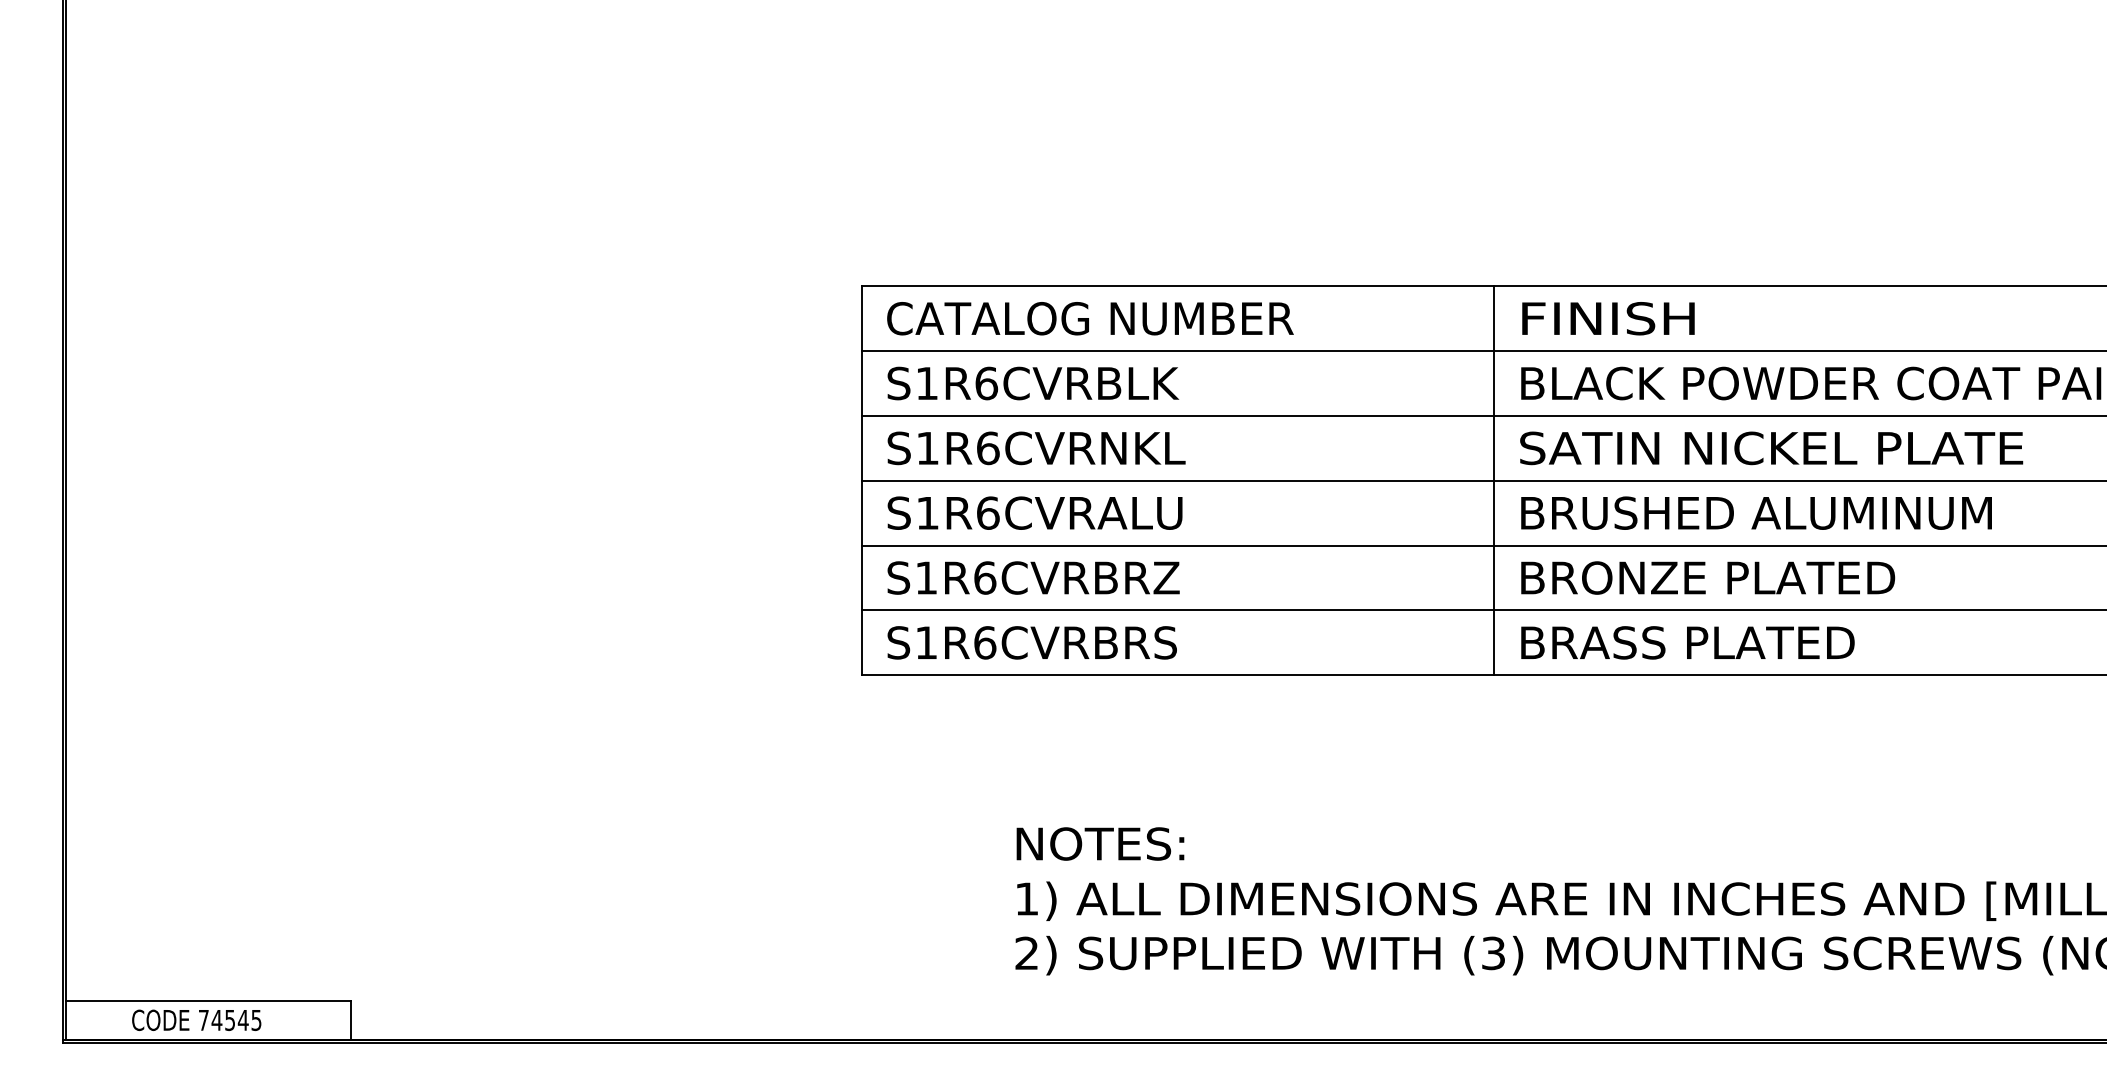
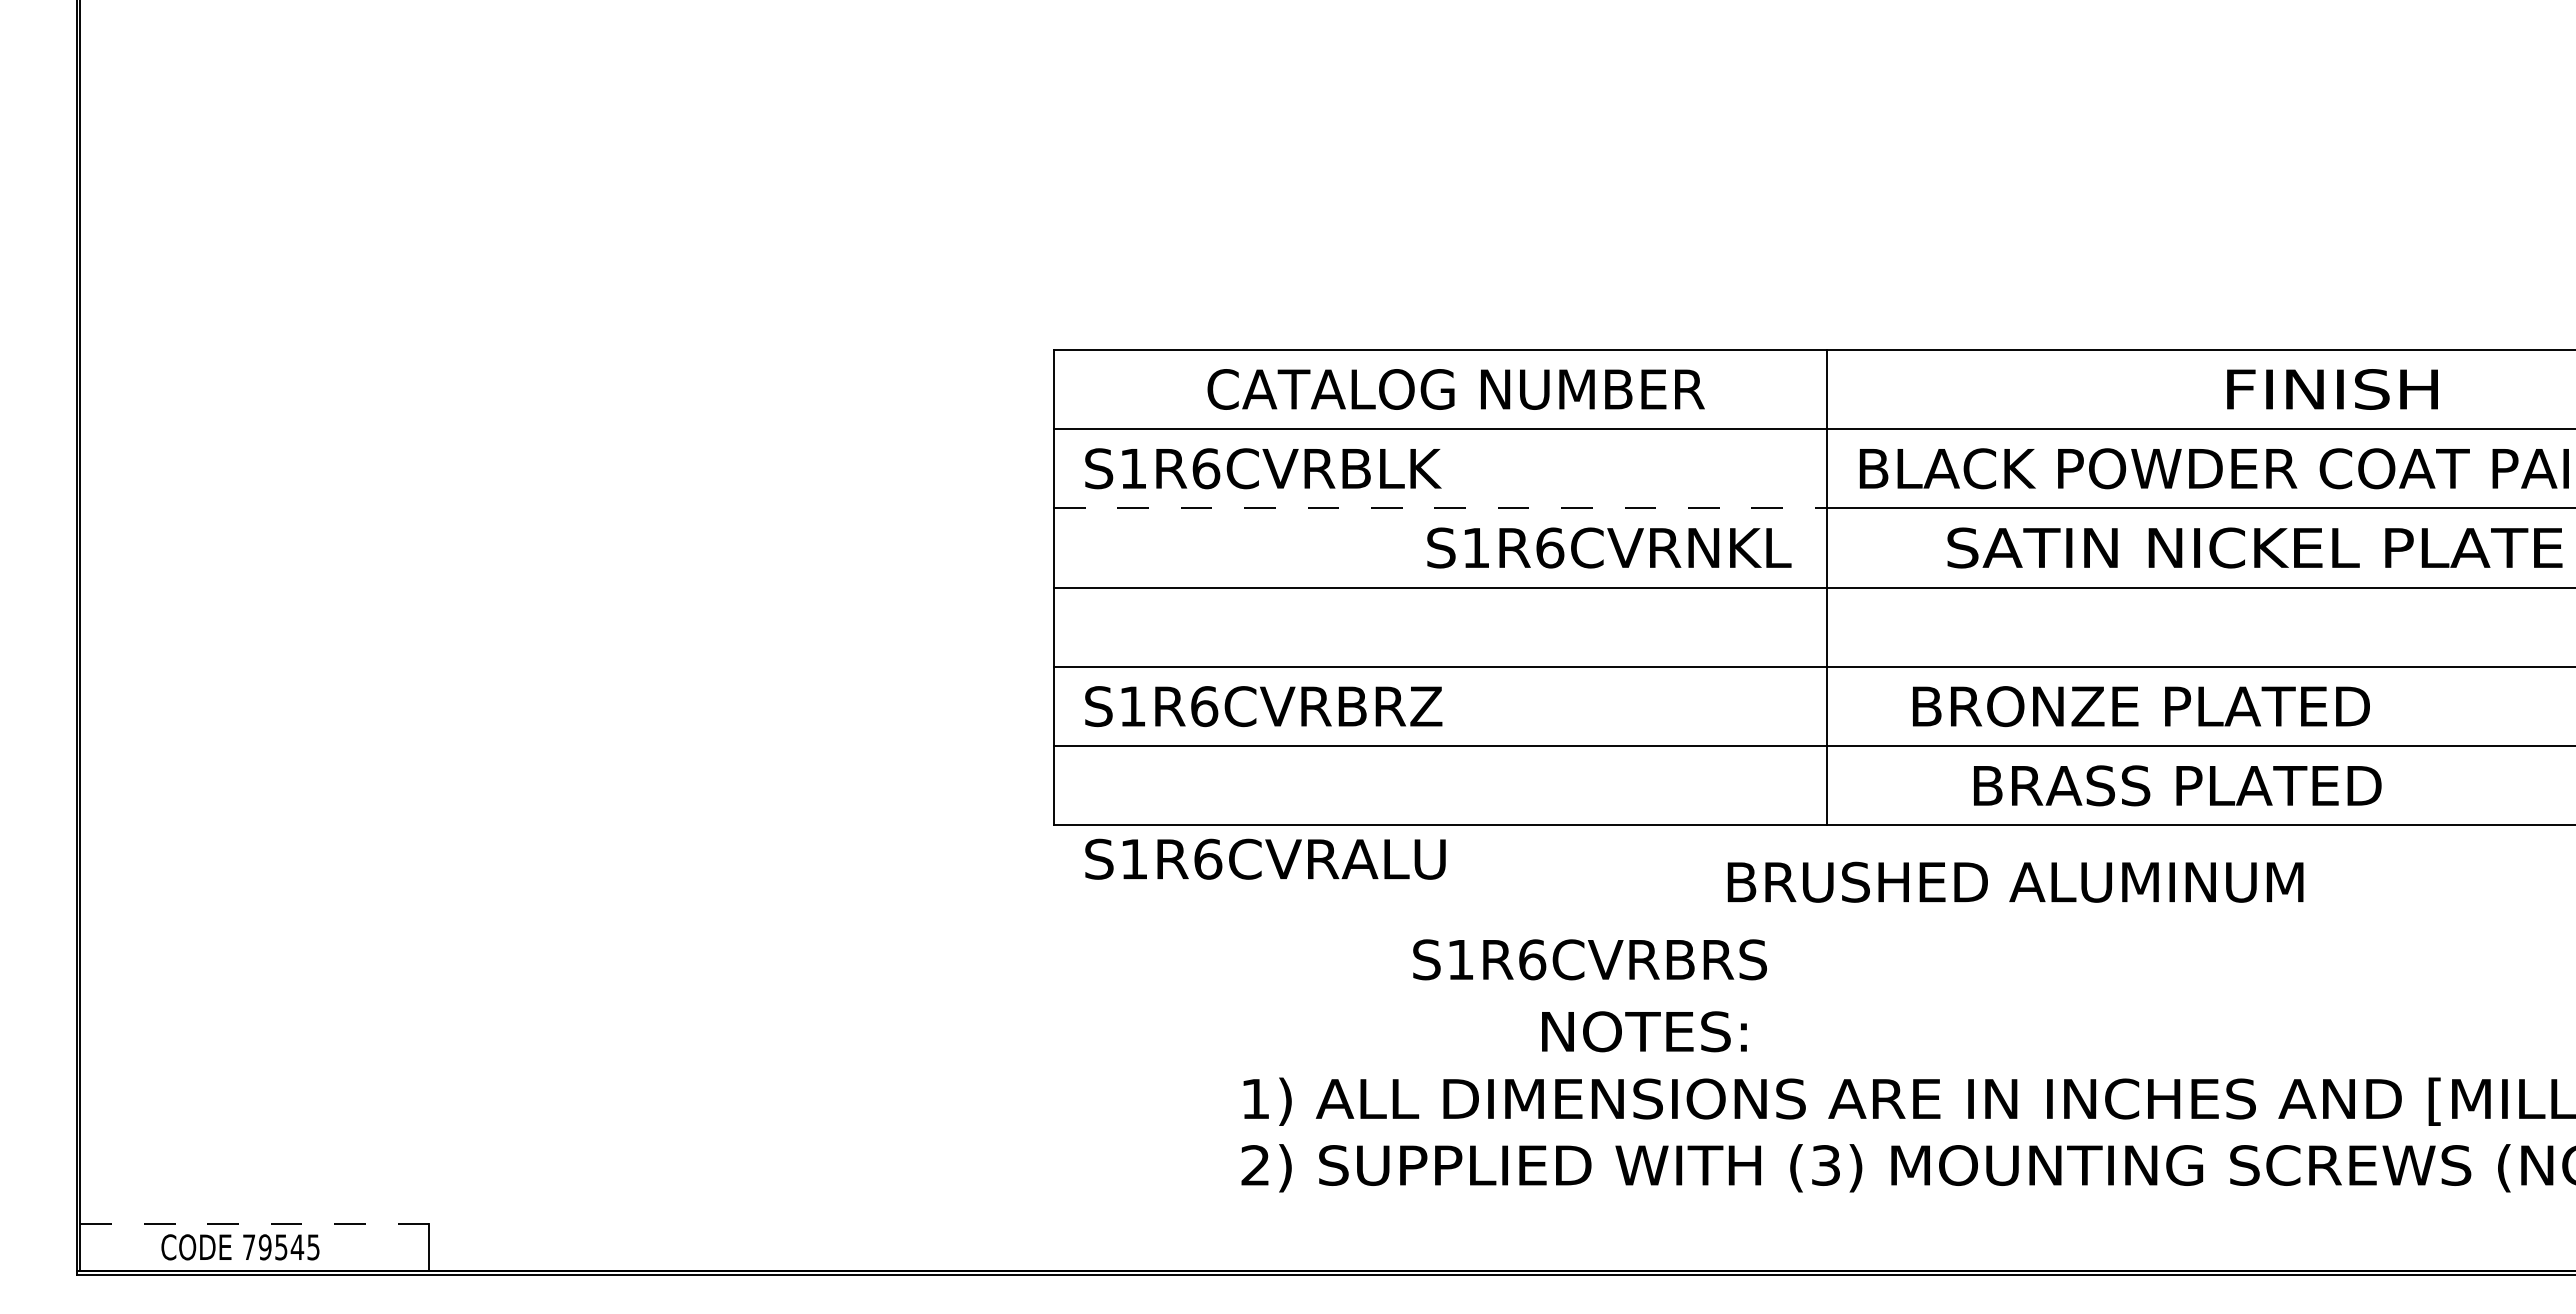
text: (1089, 318) -> (1455, 389), moved
text: (1608, 318) -> (2332, 389), moved
line: (1178, 416) -> (1440, 508), solid -> dashed
text: (1036, 447) -> (1609, 547), moved
text: (1771, 447) -> (2254, 547), moved
text: (1035, 512) -> (1265, 858), moved
text: (1756, 512) -> (2015, 881), moved
text: (1708, 577) -> (2141, 706), moved
text: (1031, 642) -> (1589, 959), moved
text: (1687, 642) -> (2177, 785), moved
text: (1100, 843) -> (1644, 1031), moved
line: (209, 1000) -> (255, 1223), solid -> dashed
text: (216, 1020) -> (264, 1247), 74545 -> 79545

